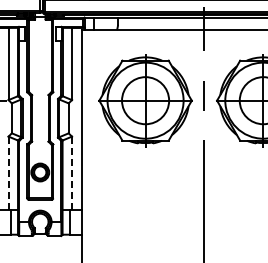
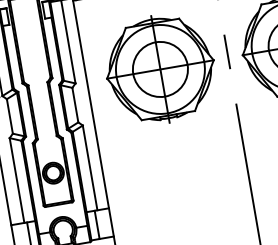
line: (8, 173) -> (16, 180), dashed -> solid
line: (72, 173) -> (90, 167), dashed -> solid

